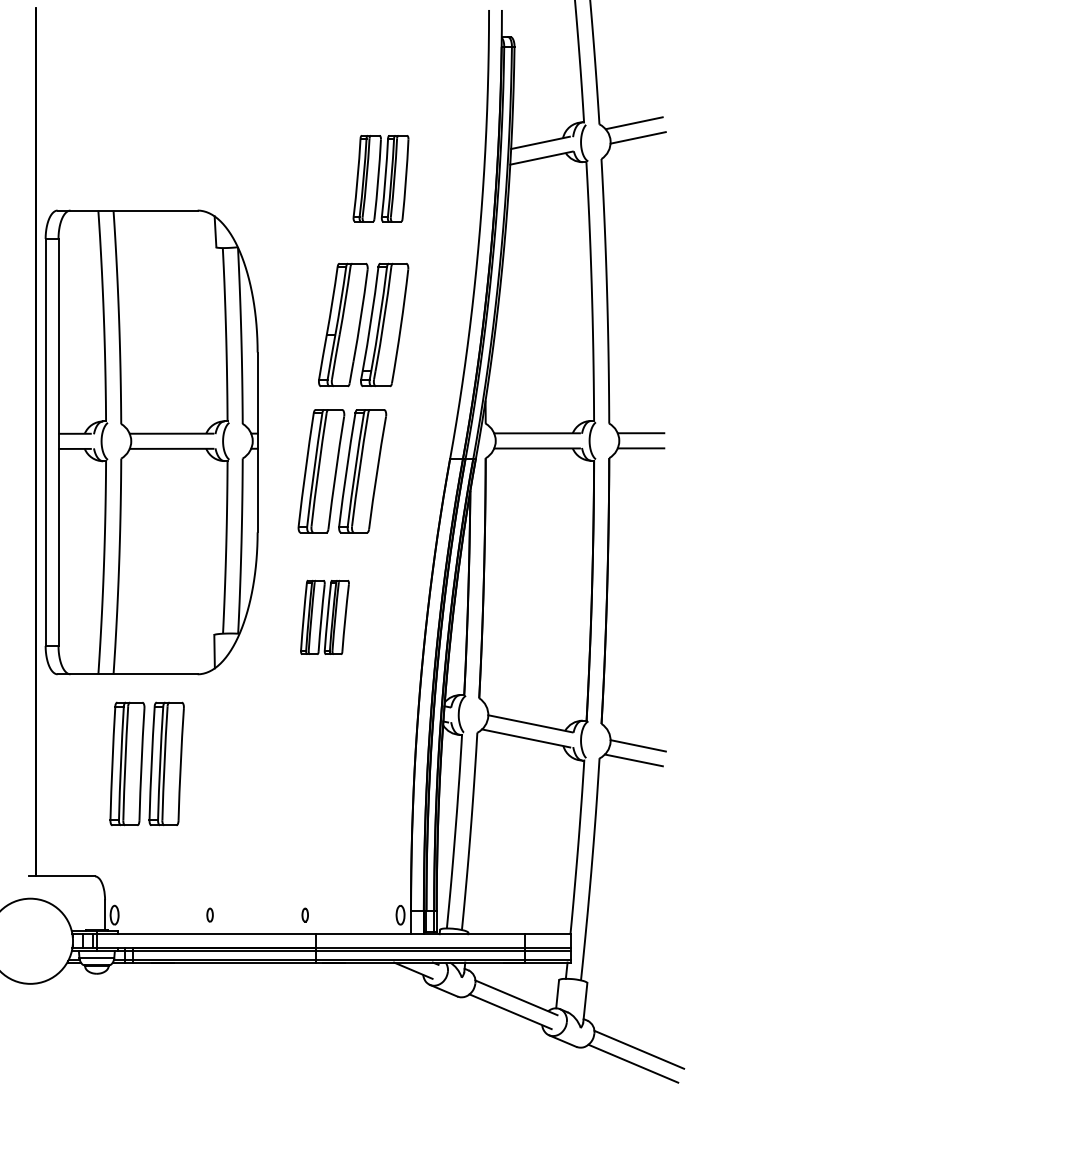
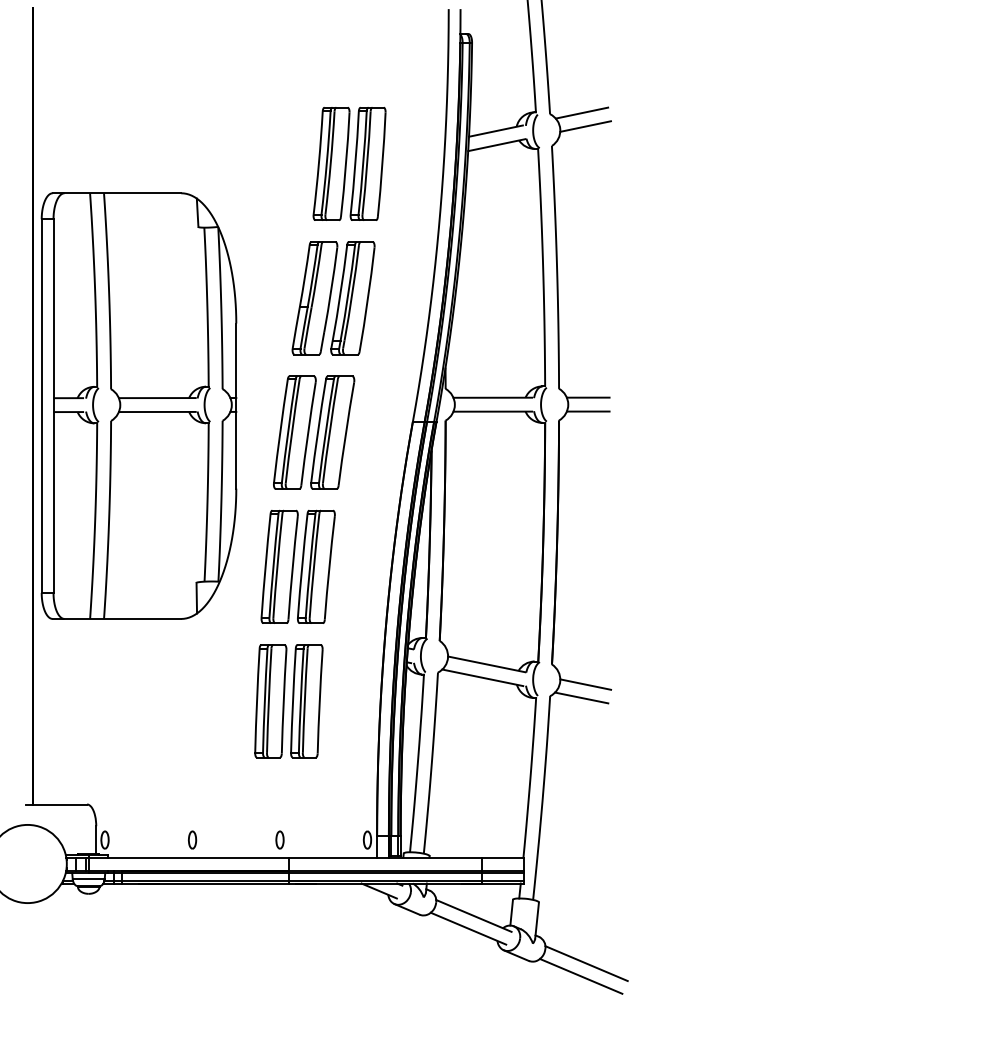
part: (380, 178) -> (349, 163), size x1.43
part: (324, 617) -> (297, 566), size x1.67
part: (146, 764) -> (288, 701), moved
part: (209, 914) -> (192, 839), size x1.43
part: (304, 914) -> (279, 839), size x1.43

